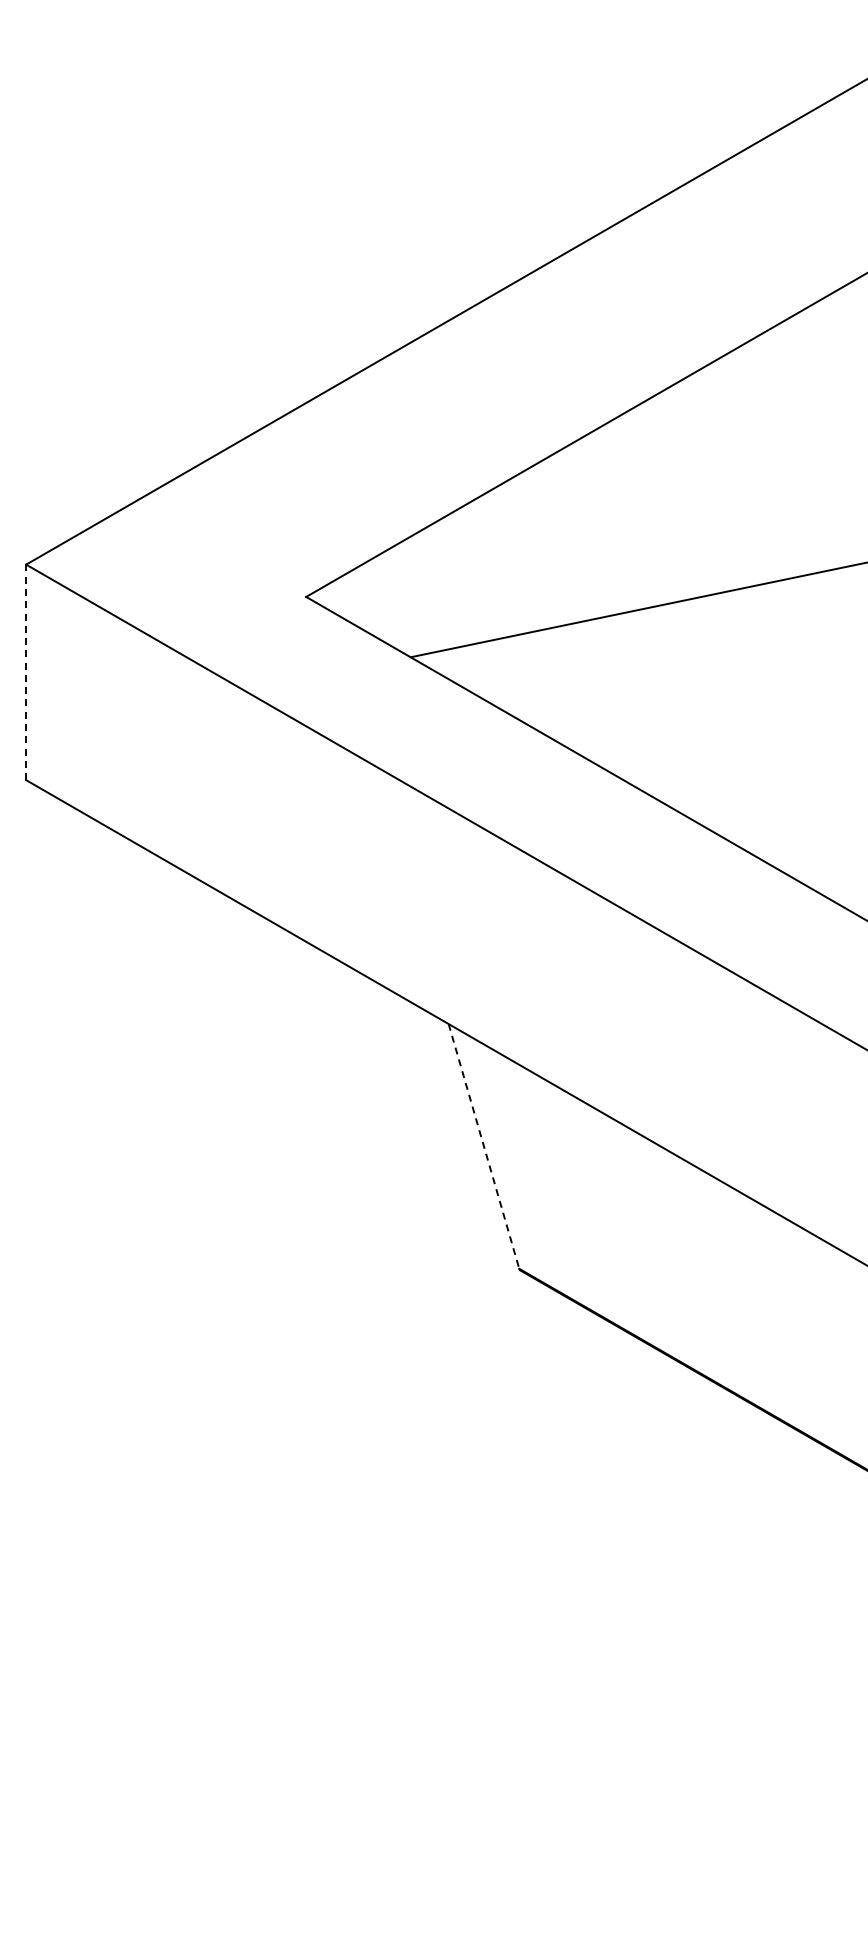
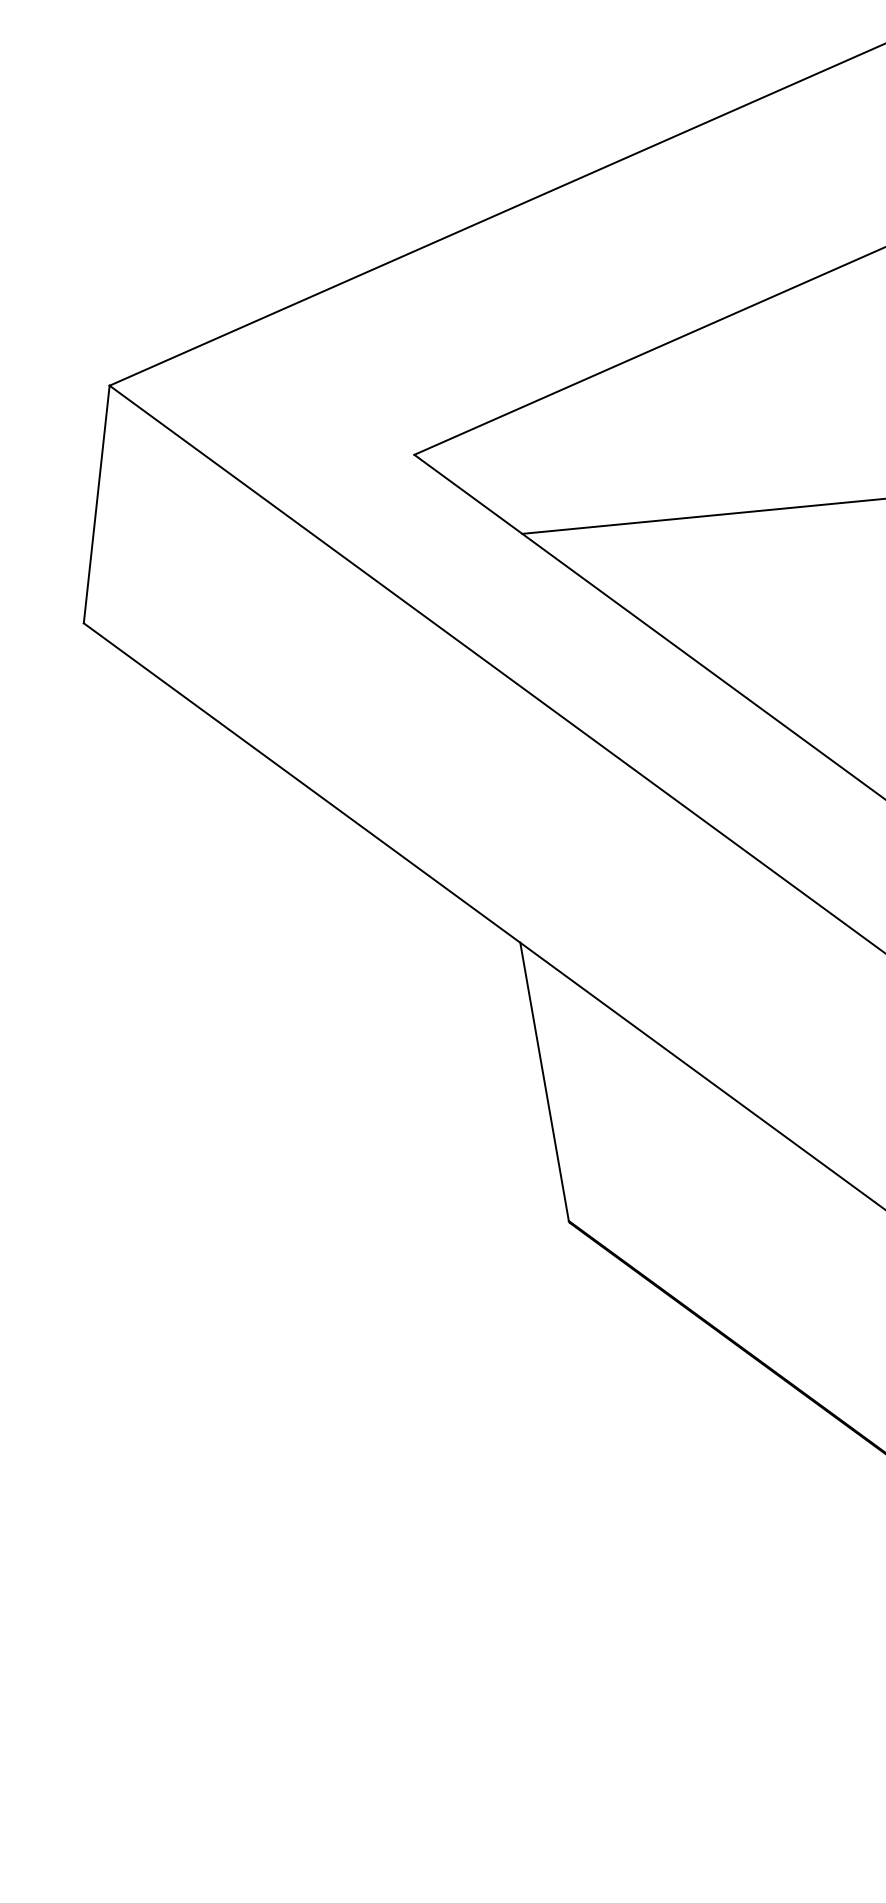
line: (26, 672) -> (97, 504), dashed -> solid
line: (484, 1146) -> (545, 1081), dashed -> solid

